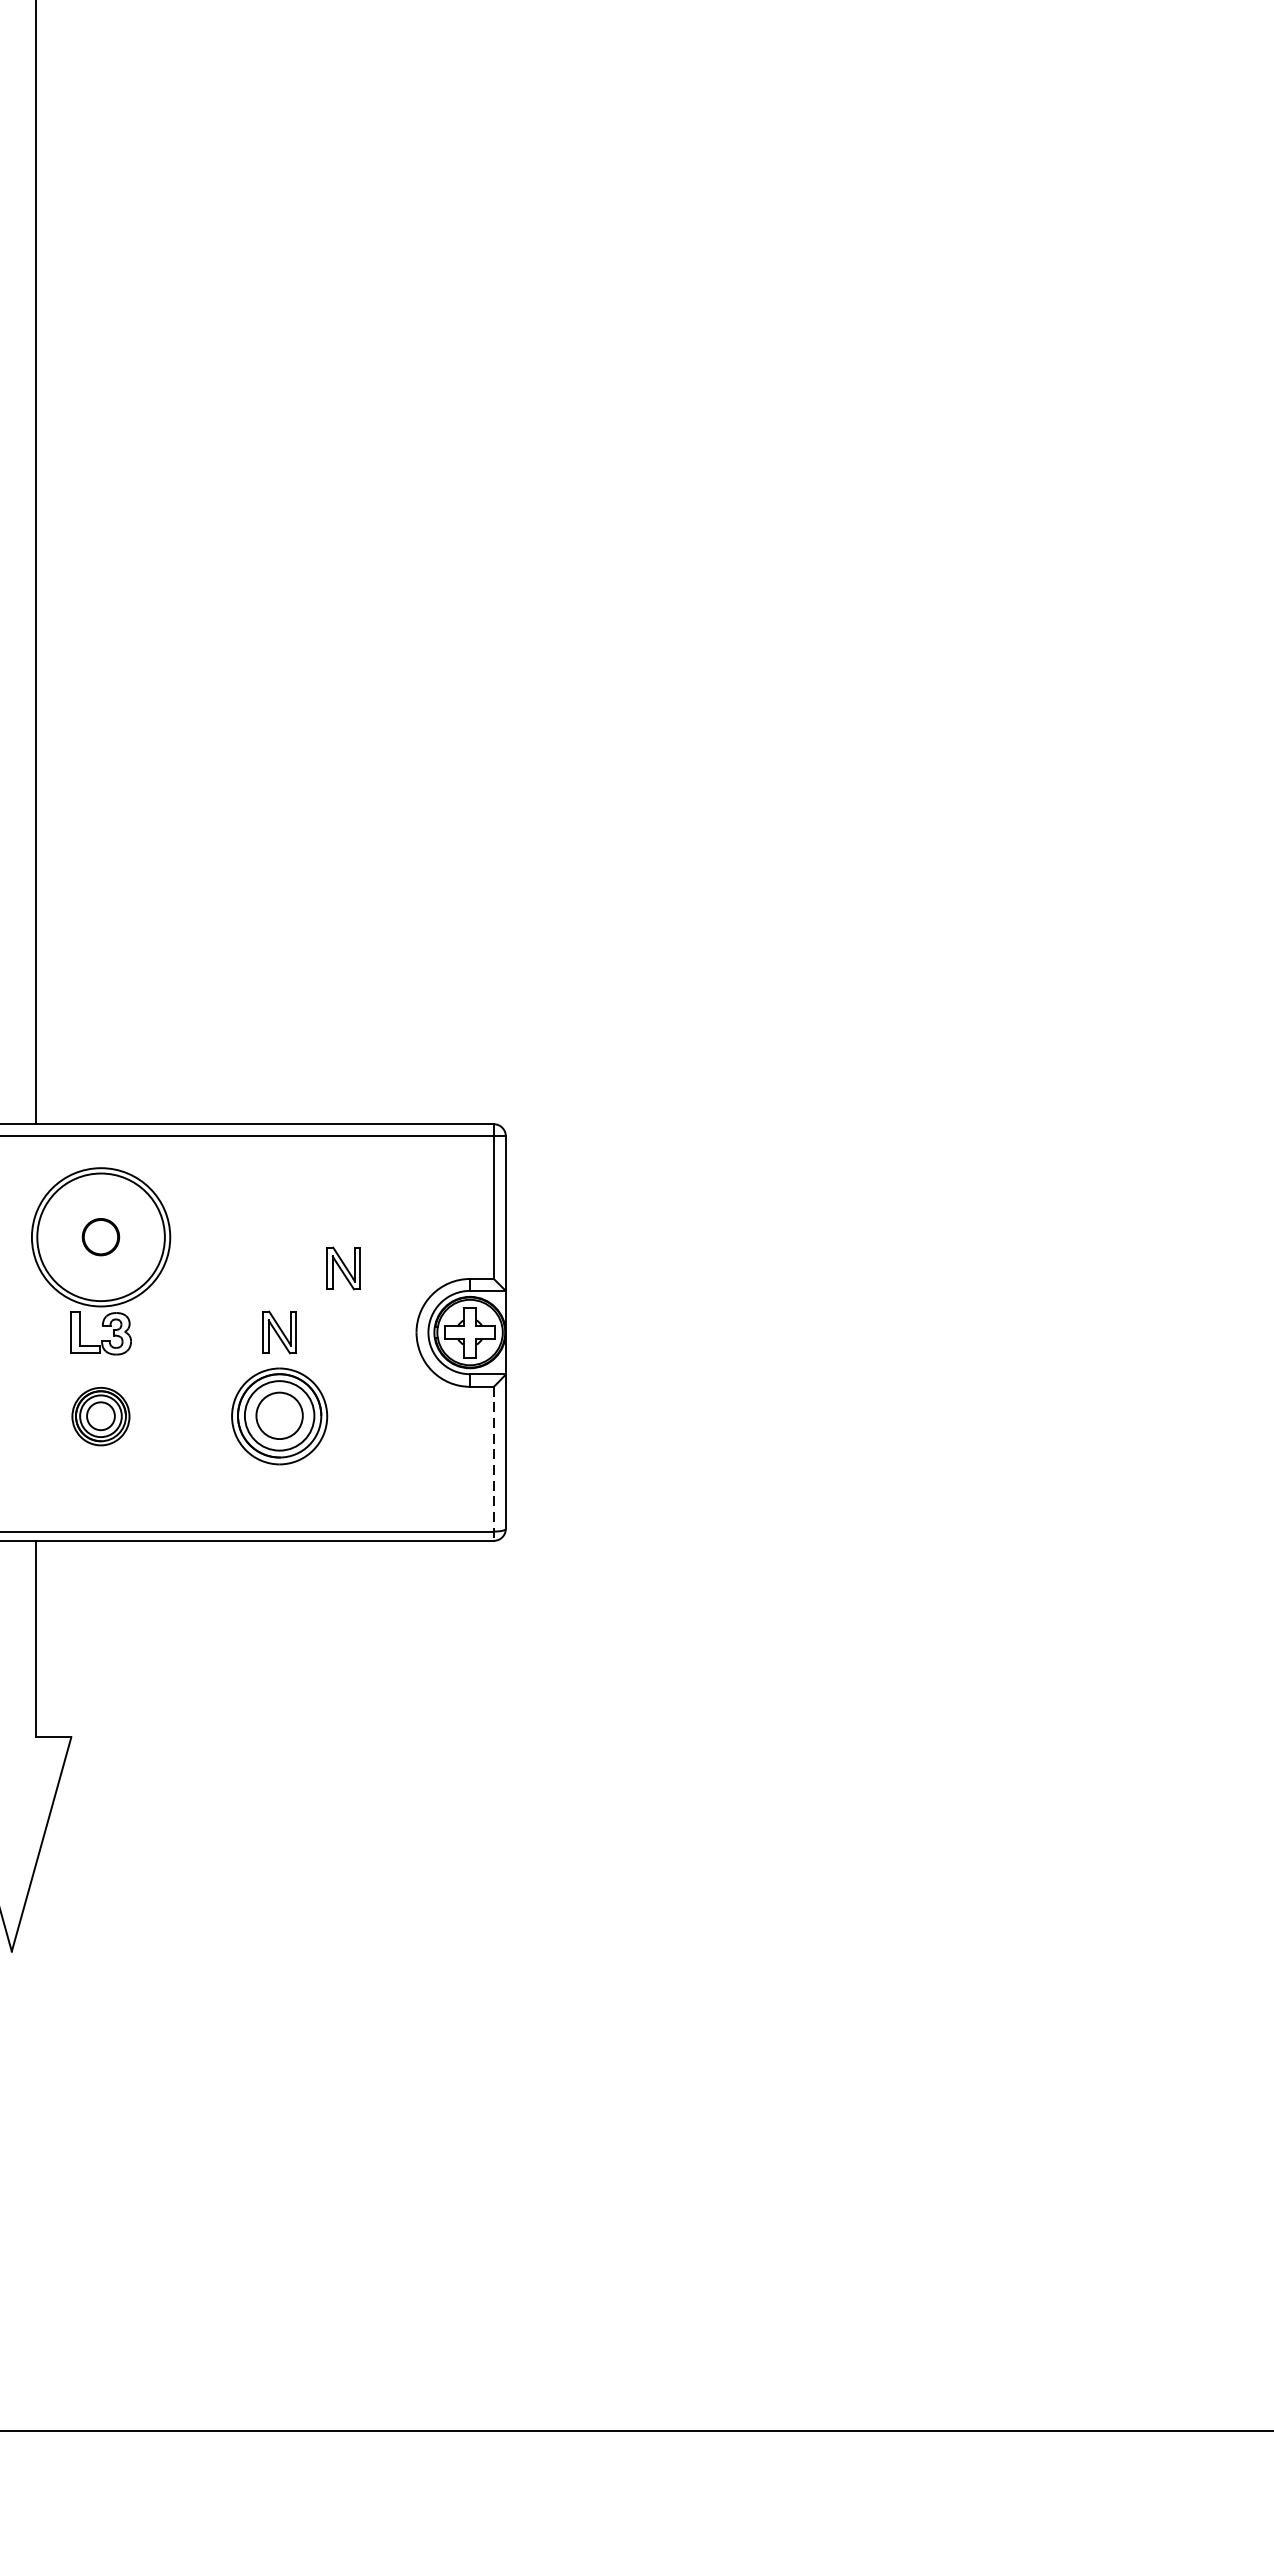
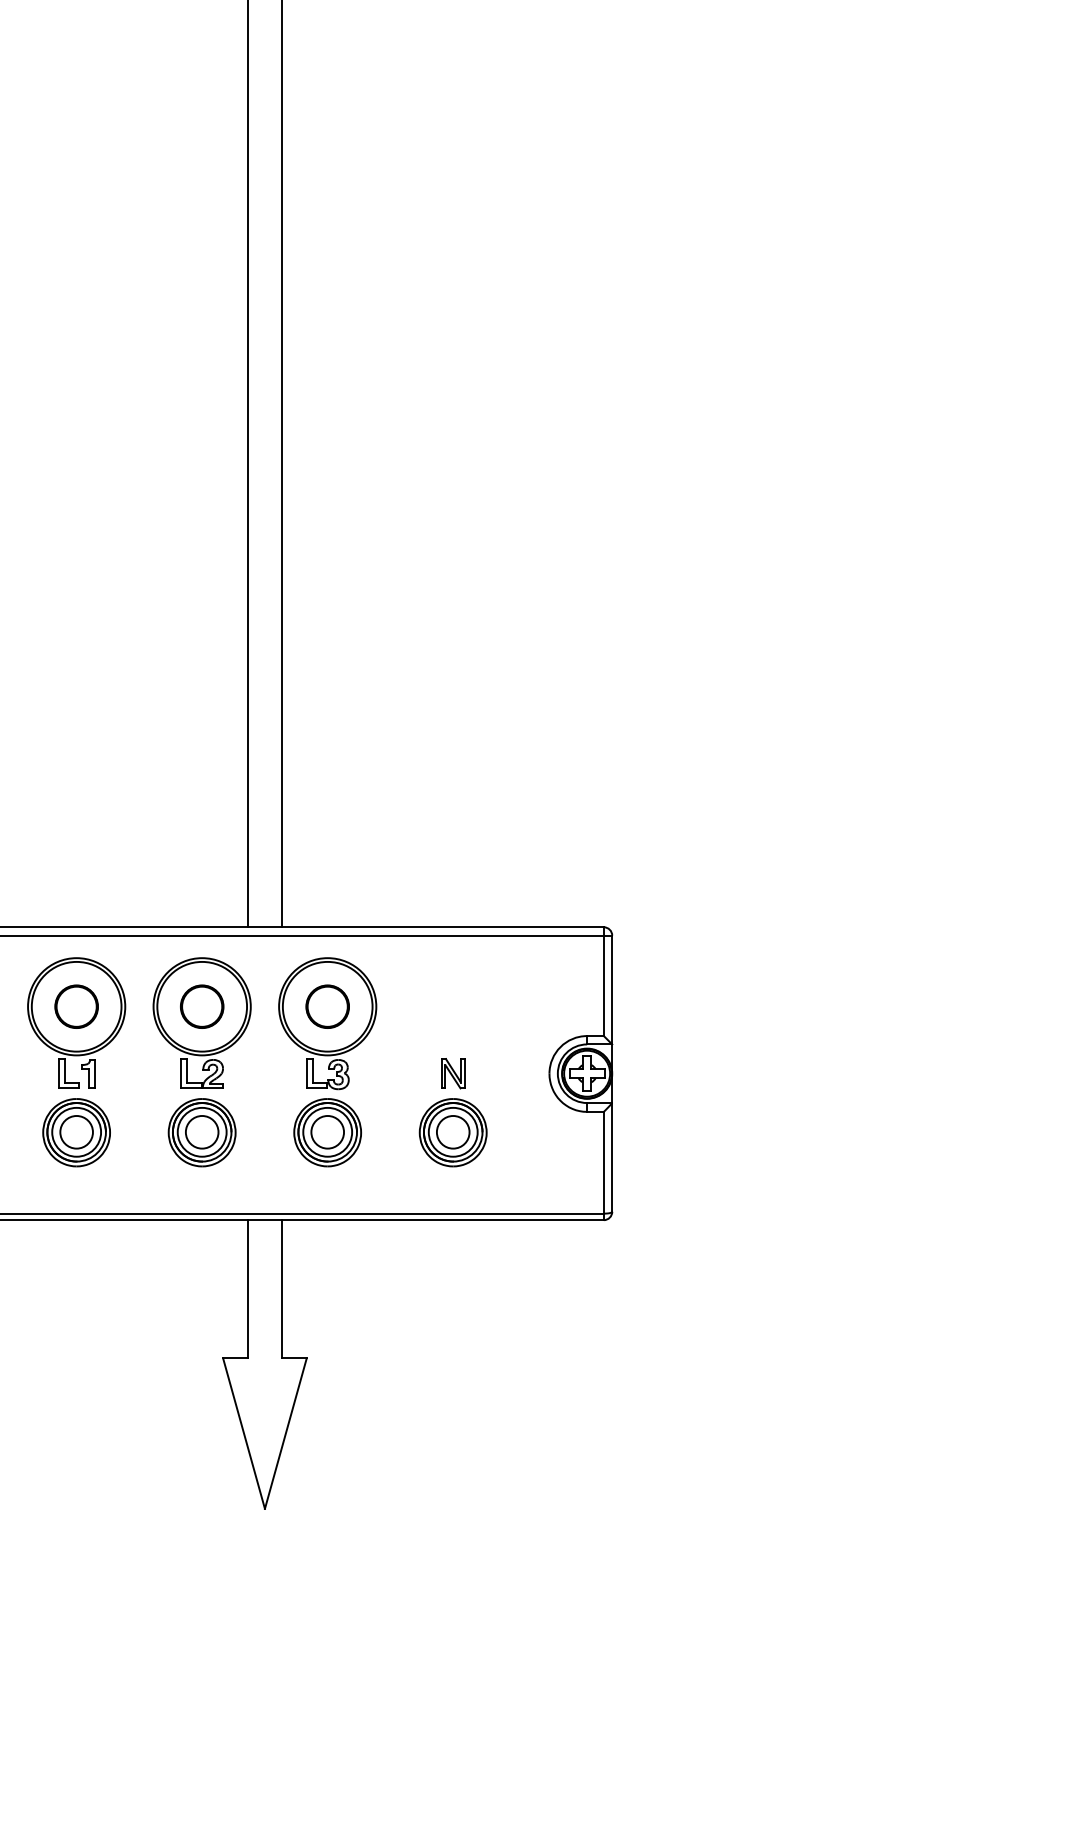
circle: (100, 1236) -> (327, 1006), size x1.67
part: (344, 1268) -> (498, 1028), removed
part: (100, 1416) -> (327, 1132), size x1.67
line: (493, 1464) -> (603, 1166), dashed -> solid

